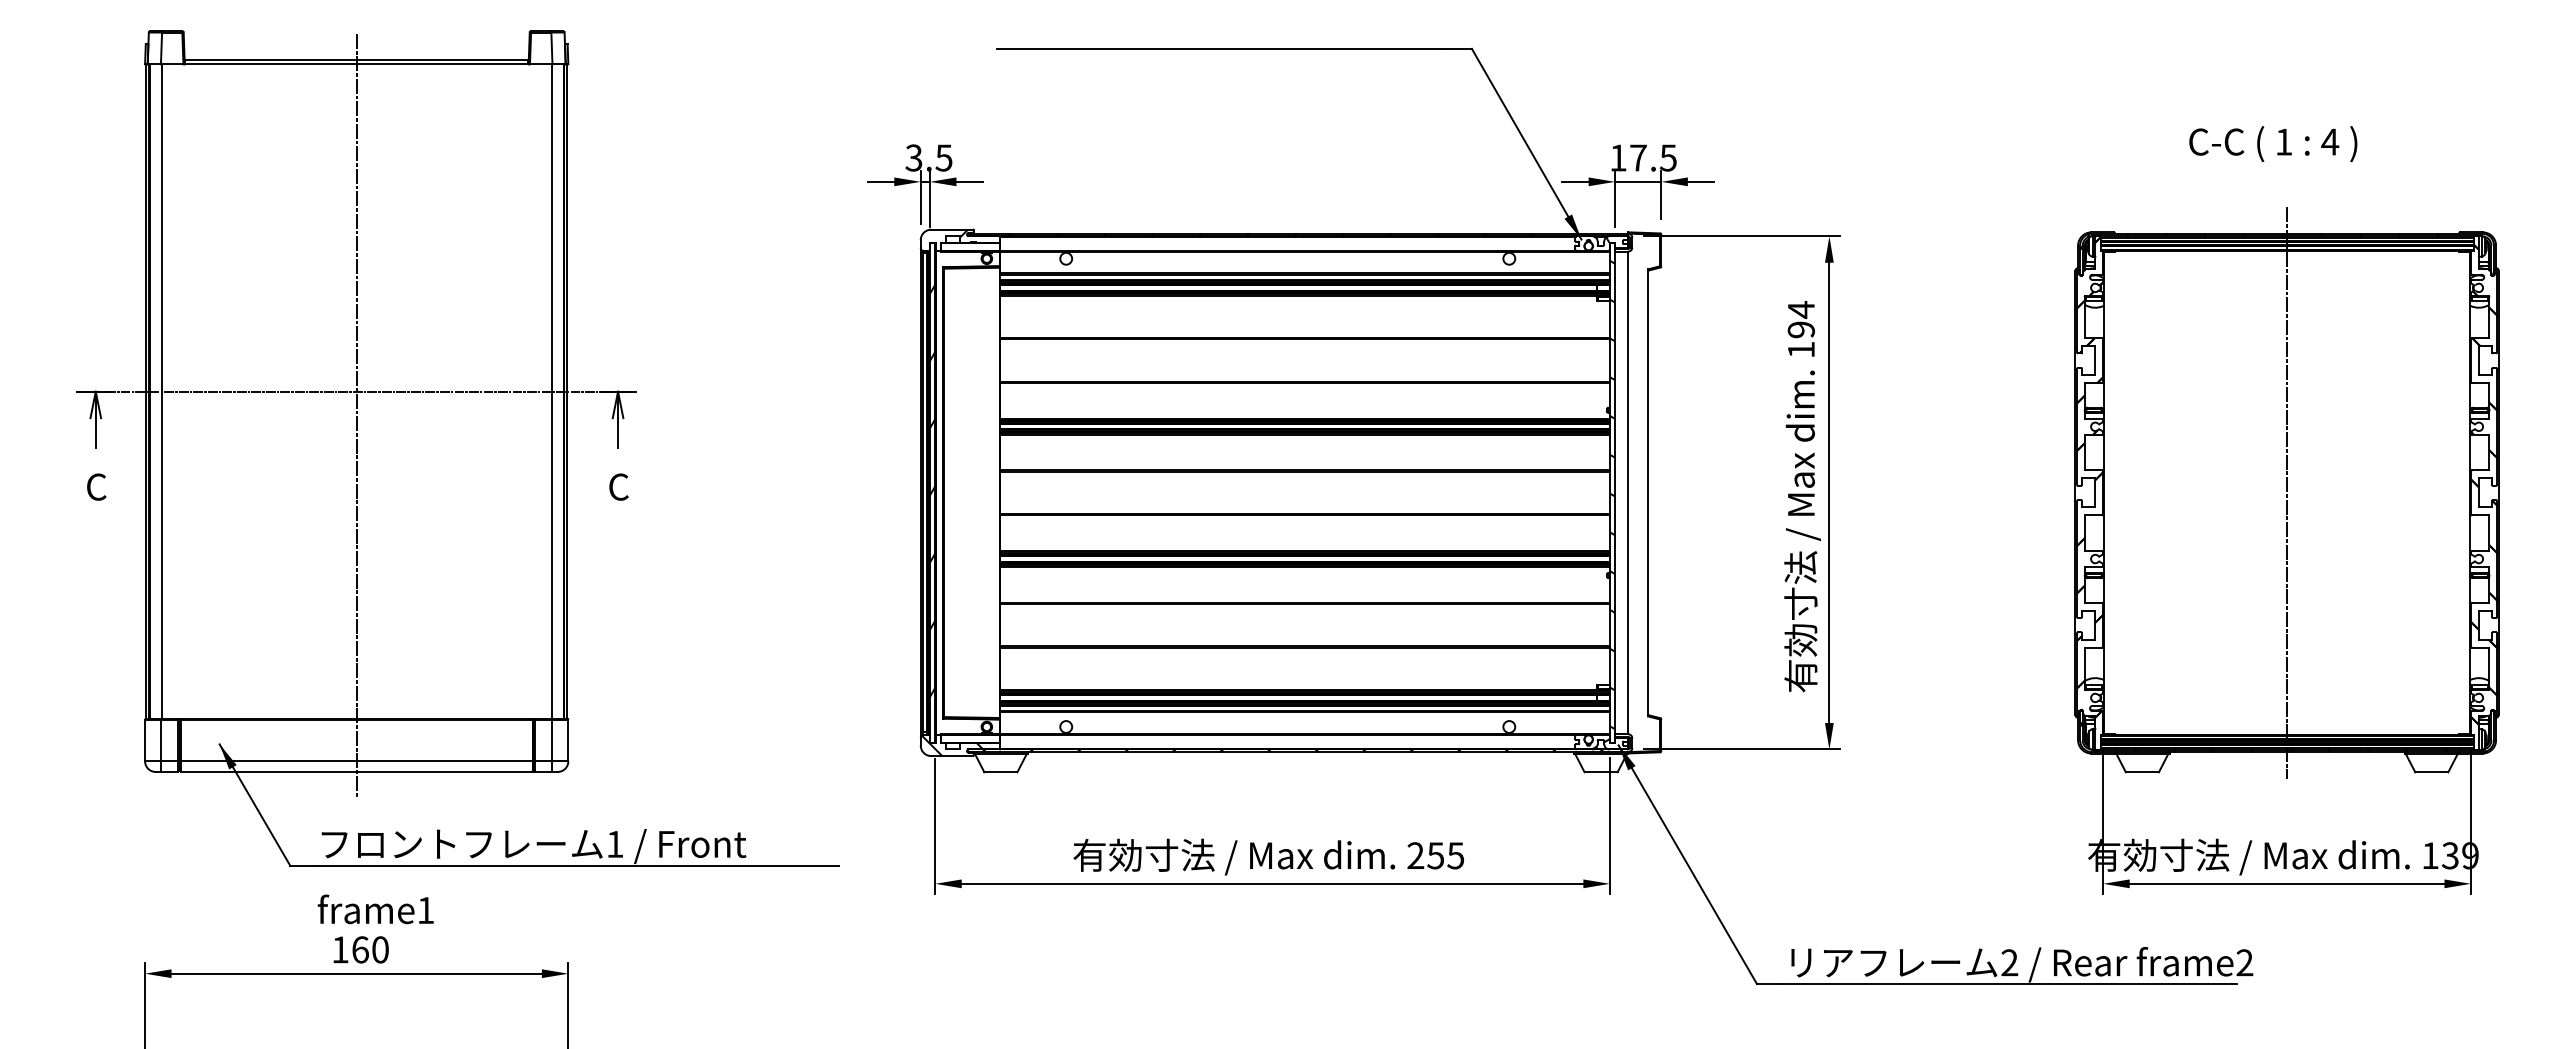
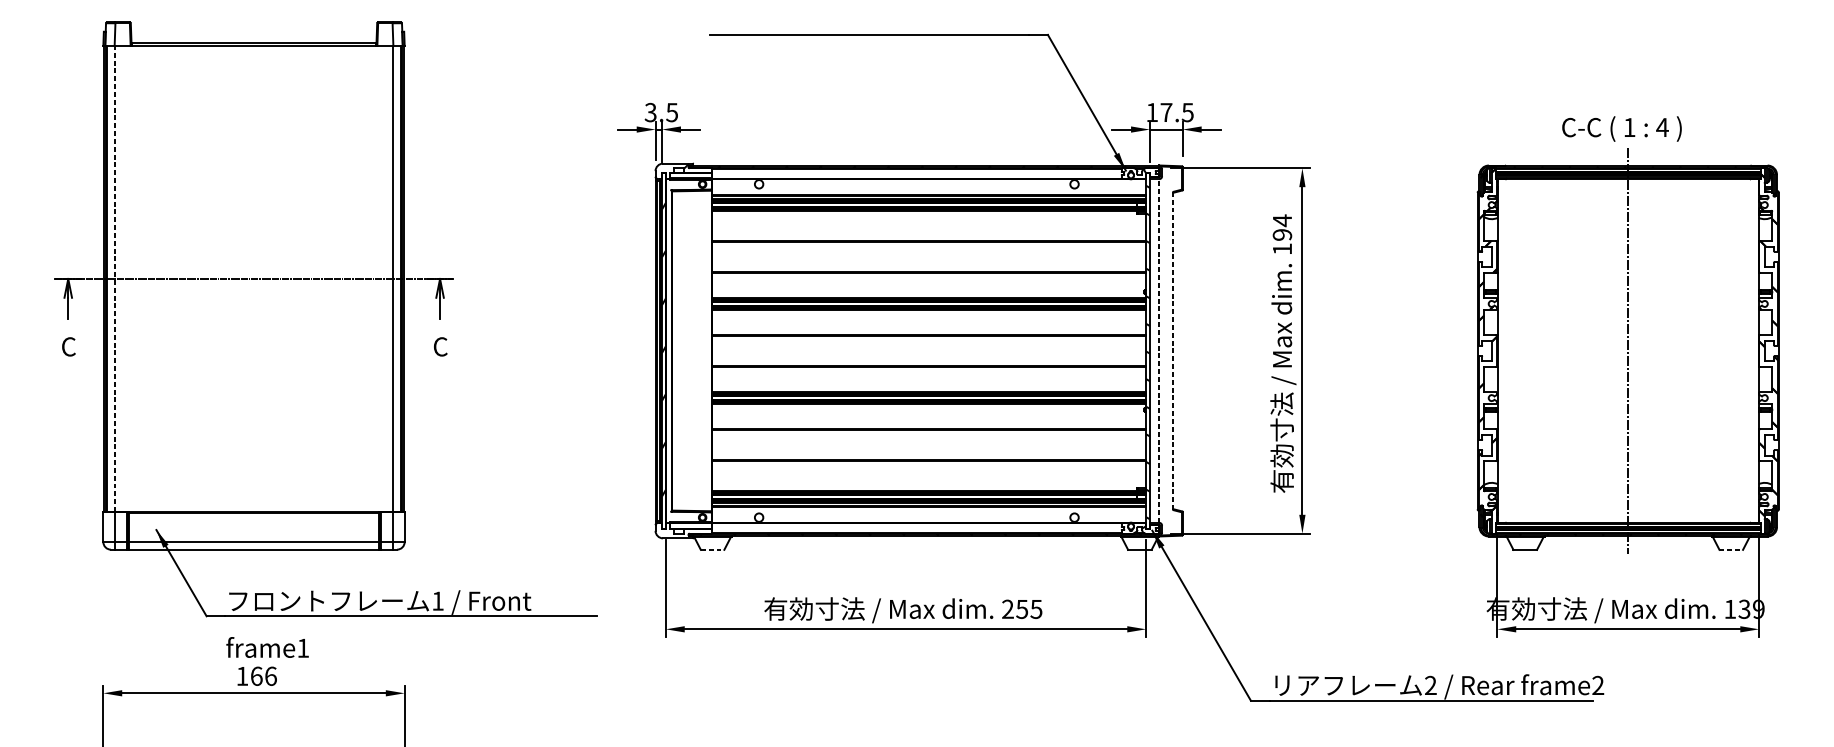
text: (2273, 144) -> (1622, 129), moved
line: (161, 391) -> (115, 278), solid -> dashed
line: (356, 415) -> (253, 295), removed
line: (1628, 492) -> (1159, 350), solid -> dashed
line: (1648, 492) -> (1173, 350), solid -> dashed
hatch: (952, 745) -> (678, 530), removed
line: (1000, 772) -> (712, 550), solid -> dashed
line: (2431, 772) -> (1731, 550), solid -> dashed
text: (380, 949) -> (270, 676), 160 -> 166

